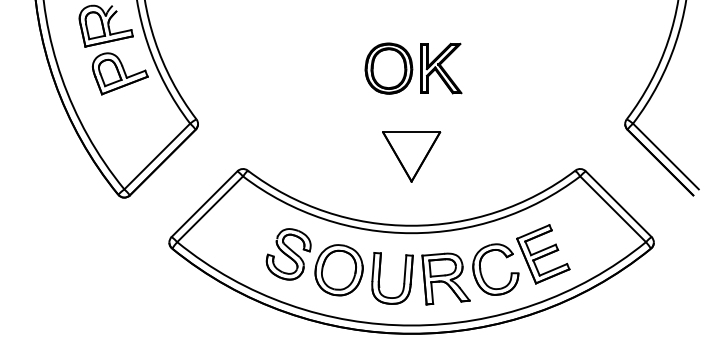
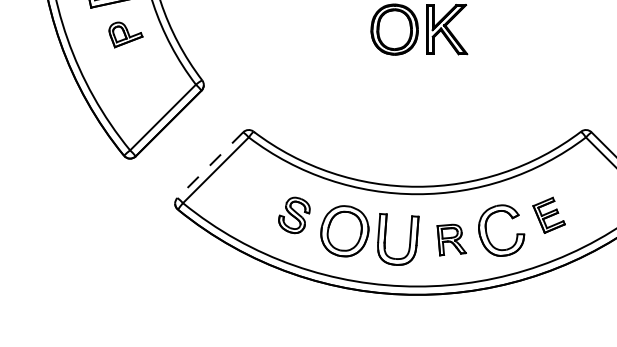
part: (119, 73) -> (125, 34), size x0.6
part: (411, 156) -> (417, 117), removed
line: (204, 204) -> (210, 165), solid -> dashed
part: (288, 254) -> (294, 215), size x0.7
part: (543, 254) -> (549, 215), size x0.6
part: (445, 278) -> (451, 239), size x0.6

